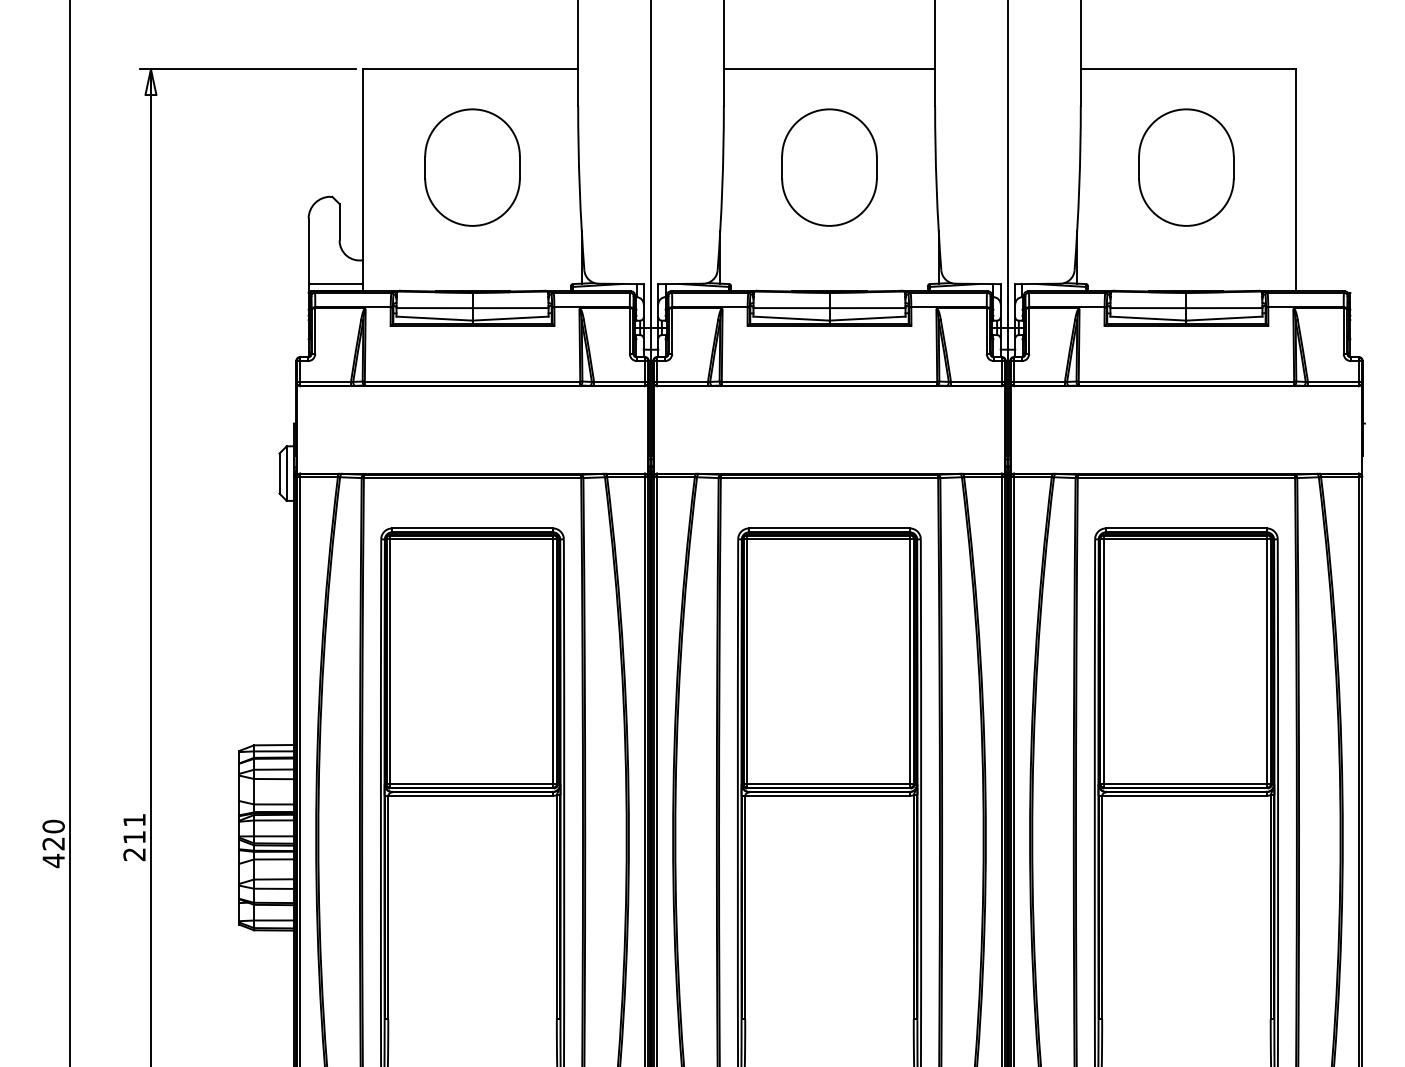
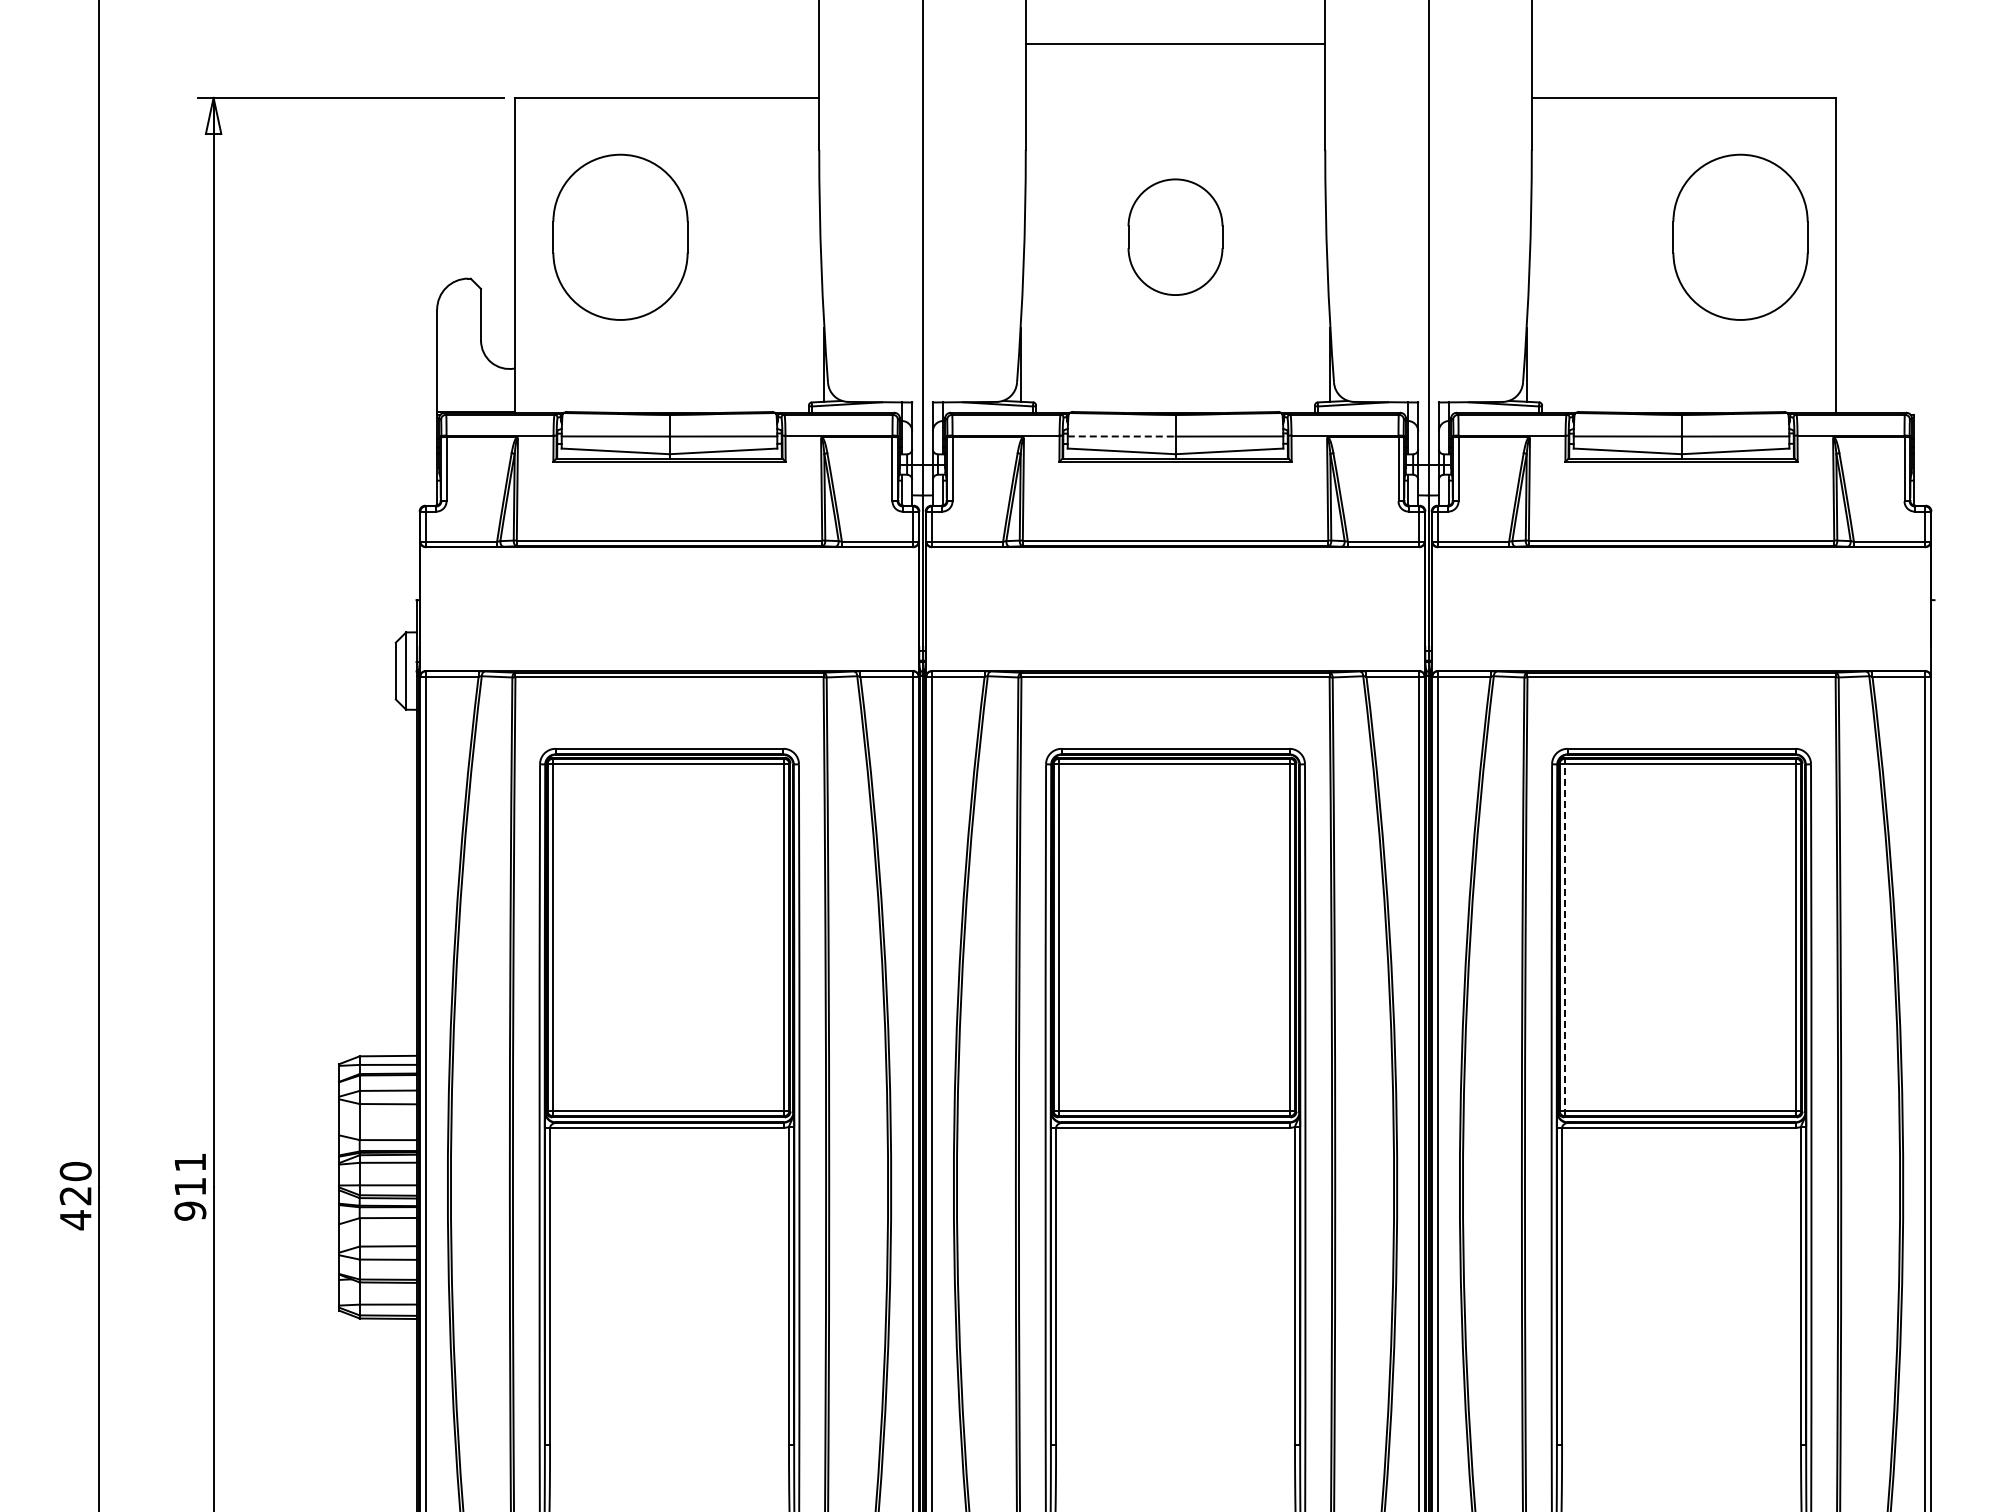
line: (829, 68) -> (1175, 43), moved
part: (472, 167) -> (620, 236), moved
part: (829, 167) -> (1175, 236), size x0.7
part: (1186, 167) -> (1740, 236), moved
line: (335, 284) -> (475, 402), removed
line: (791, 308) -> (1121, 436), solid -> dashed
line: (1103, 661) -> (1564, 937), solid -> dashed
text: (134, 854) -> (190, 1210), 211 -> 911

